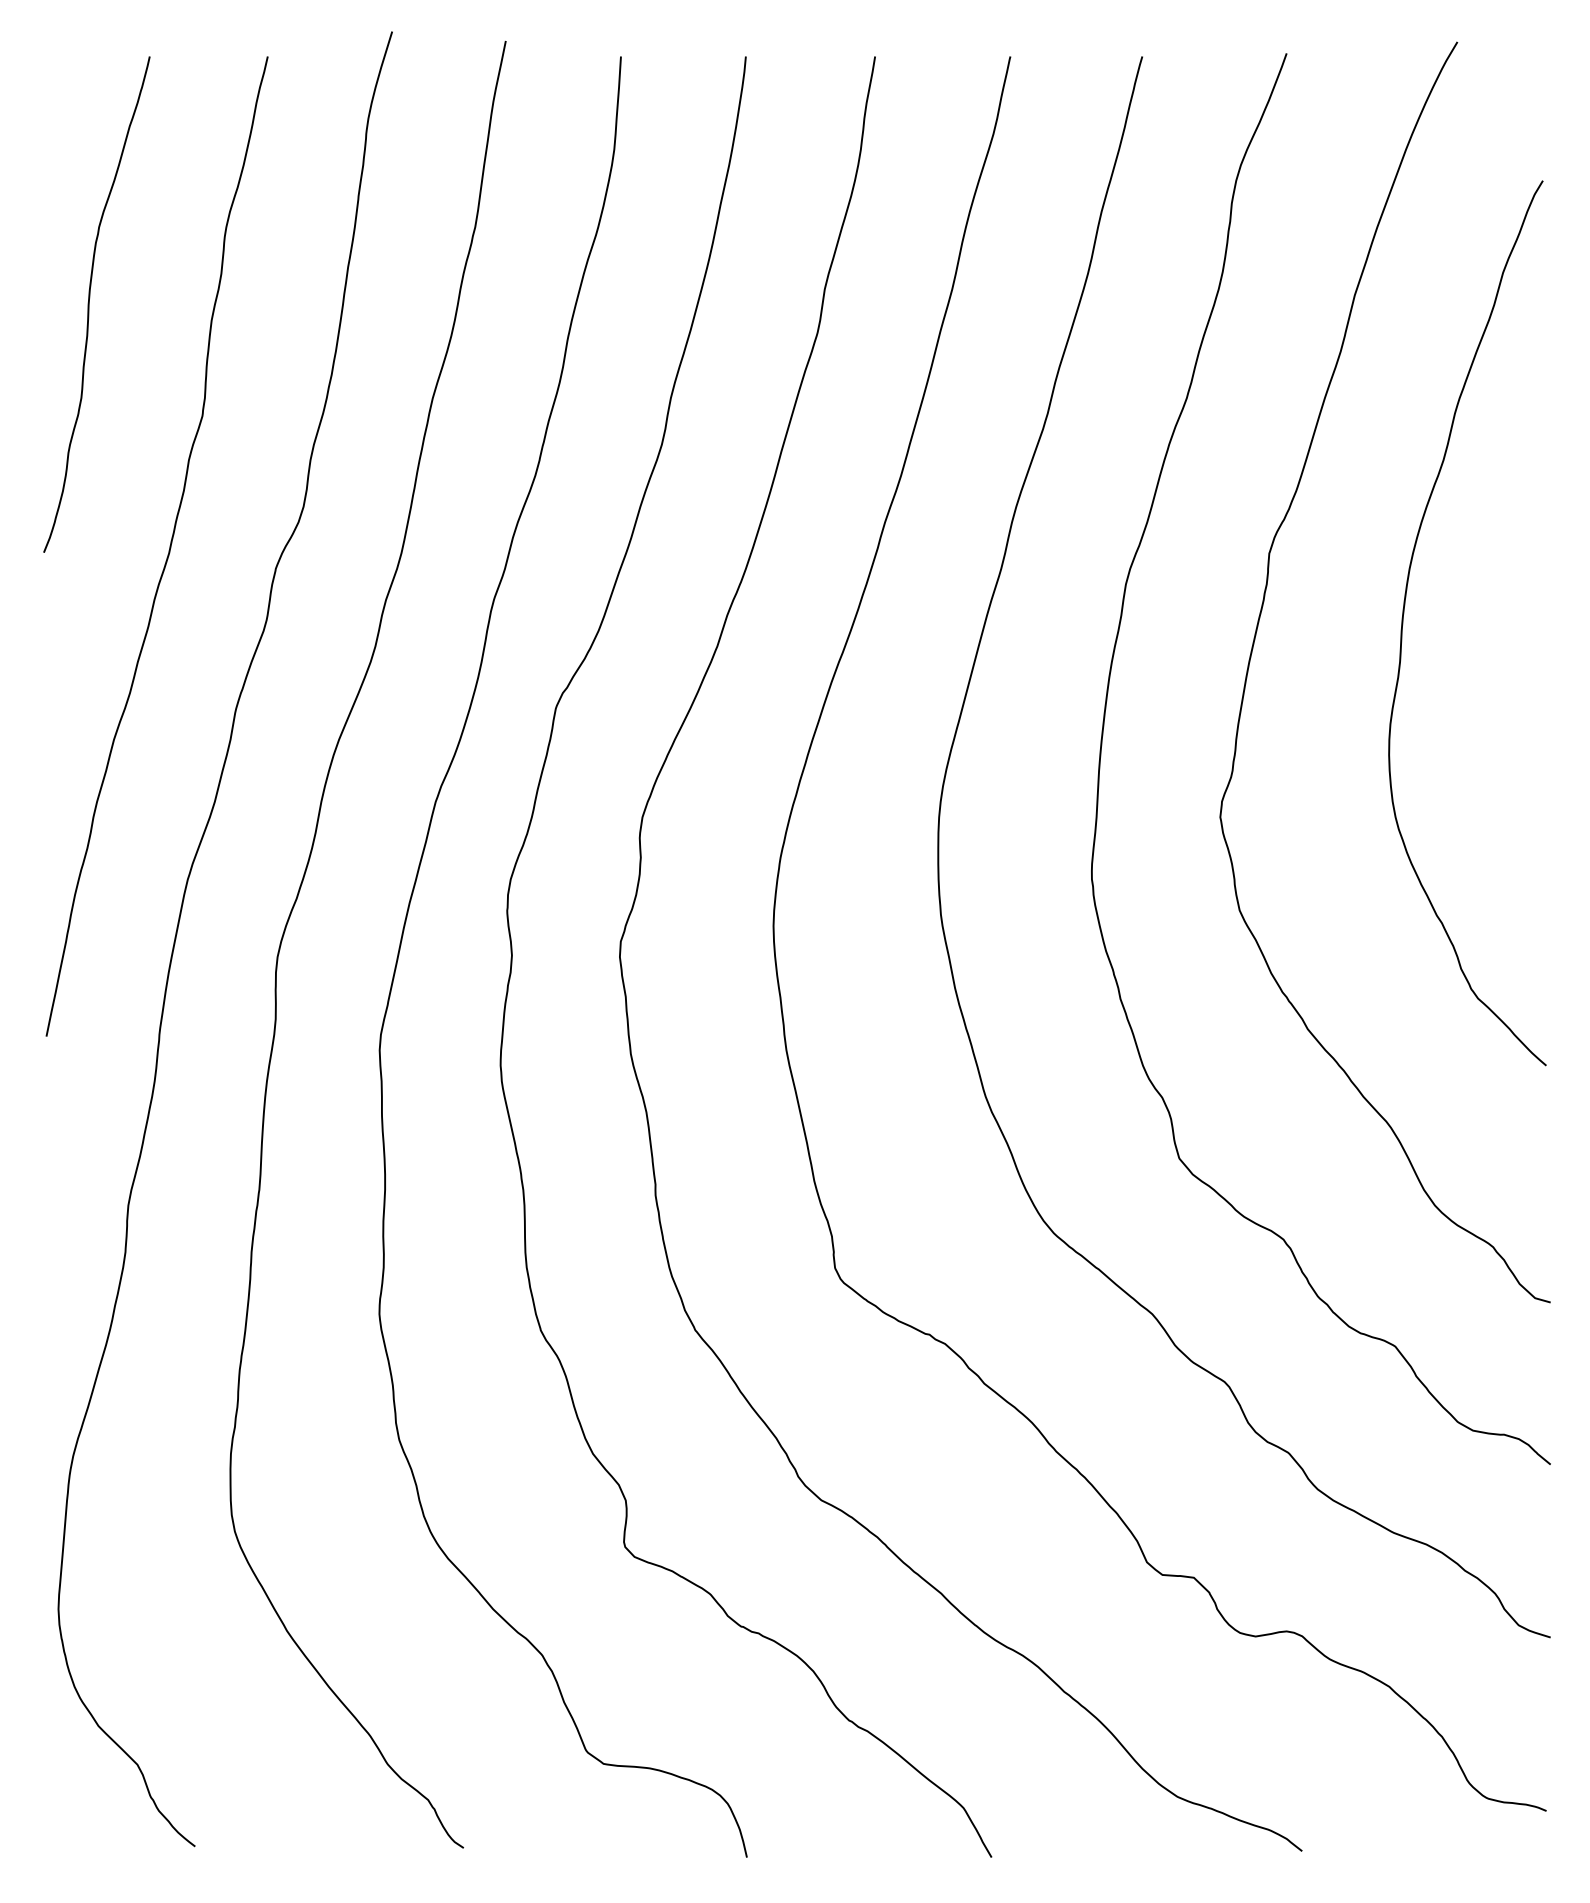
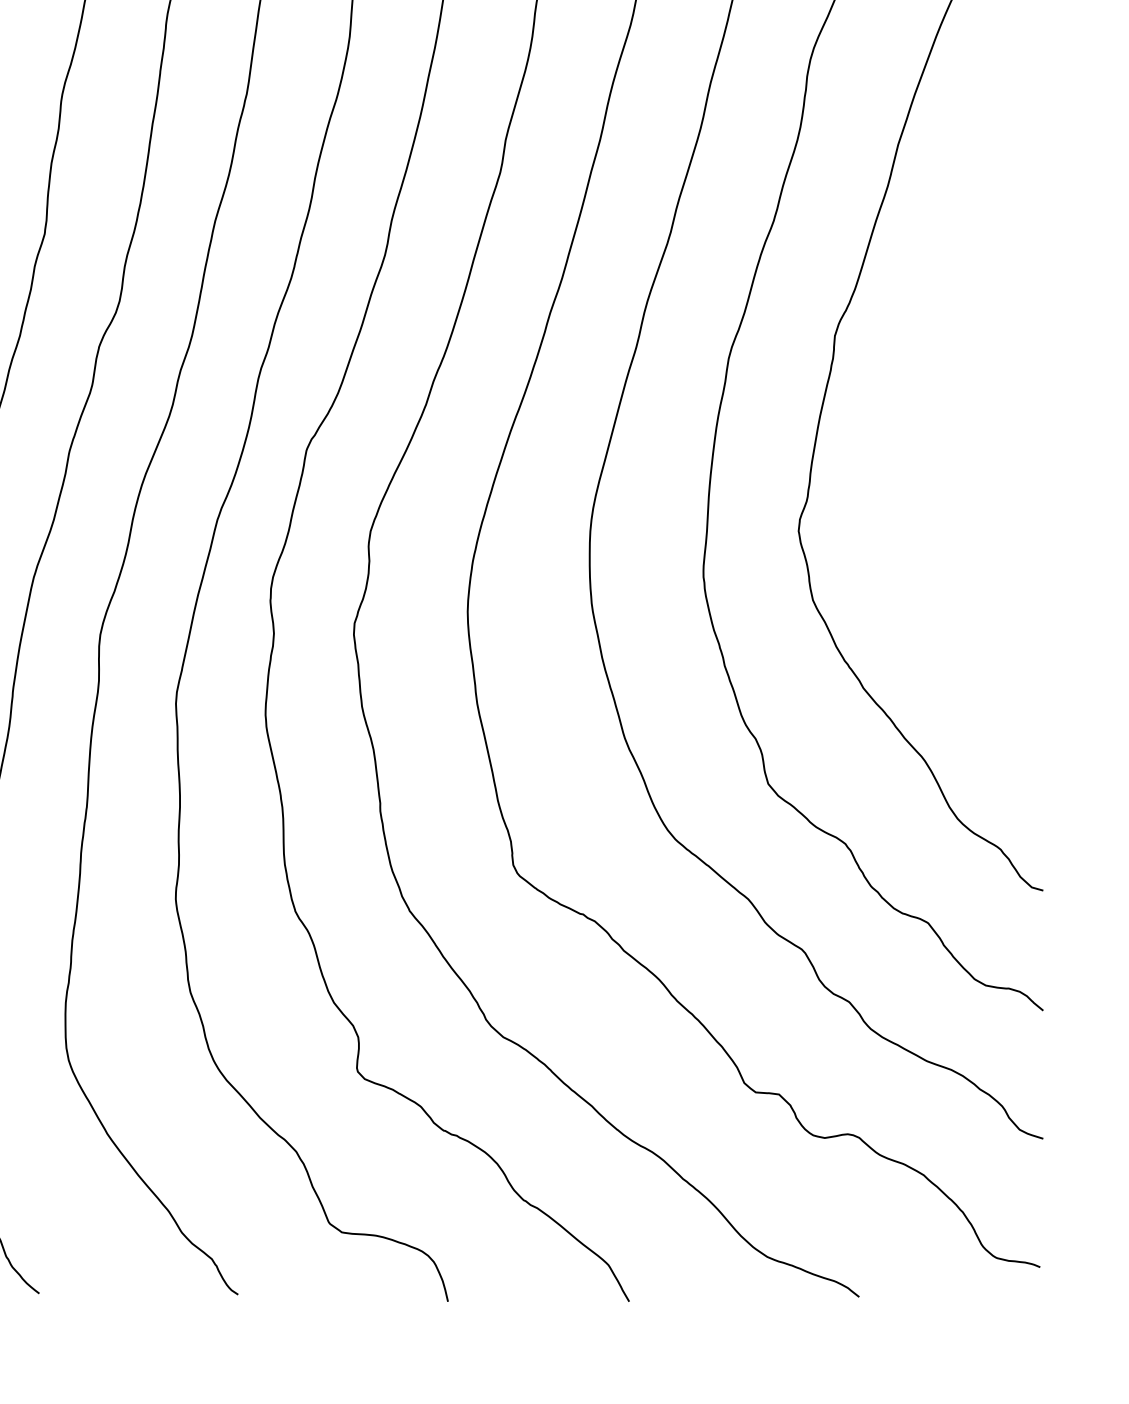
curve: (1404, 613) -> (935, 380), removed

